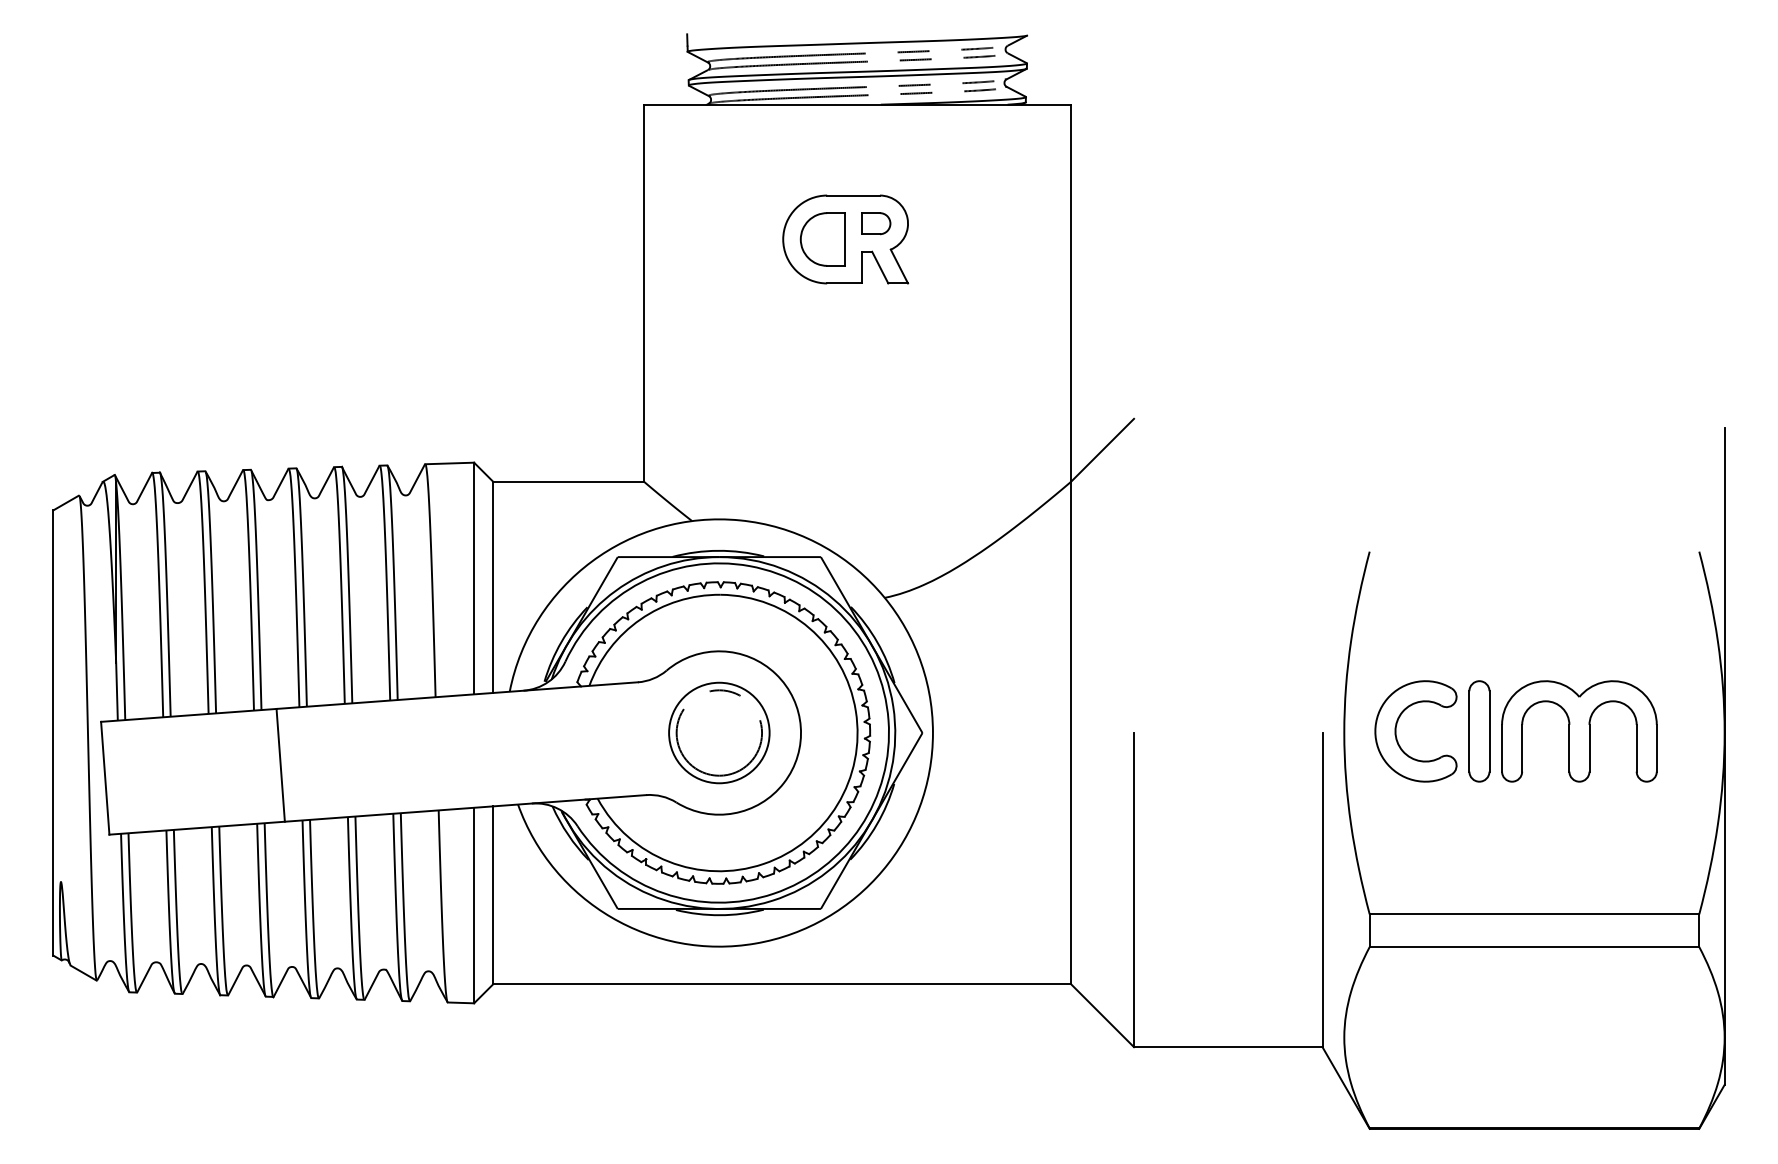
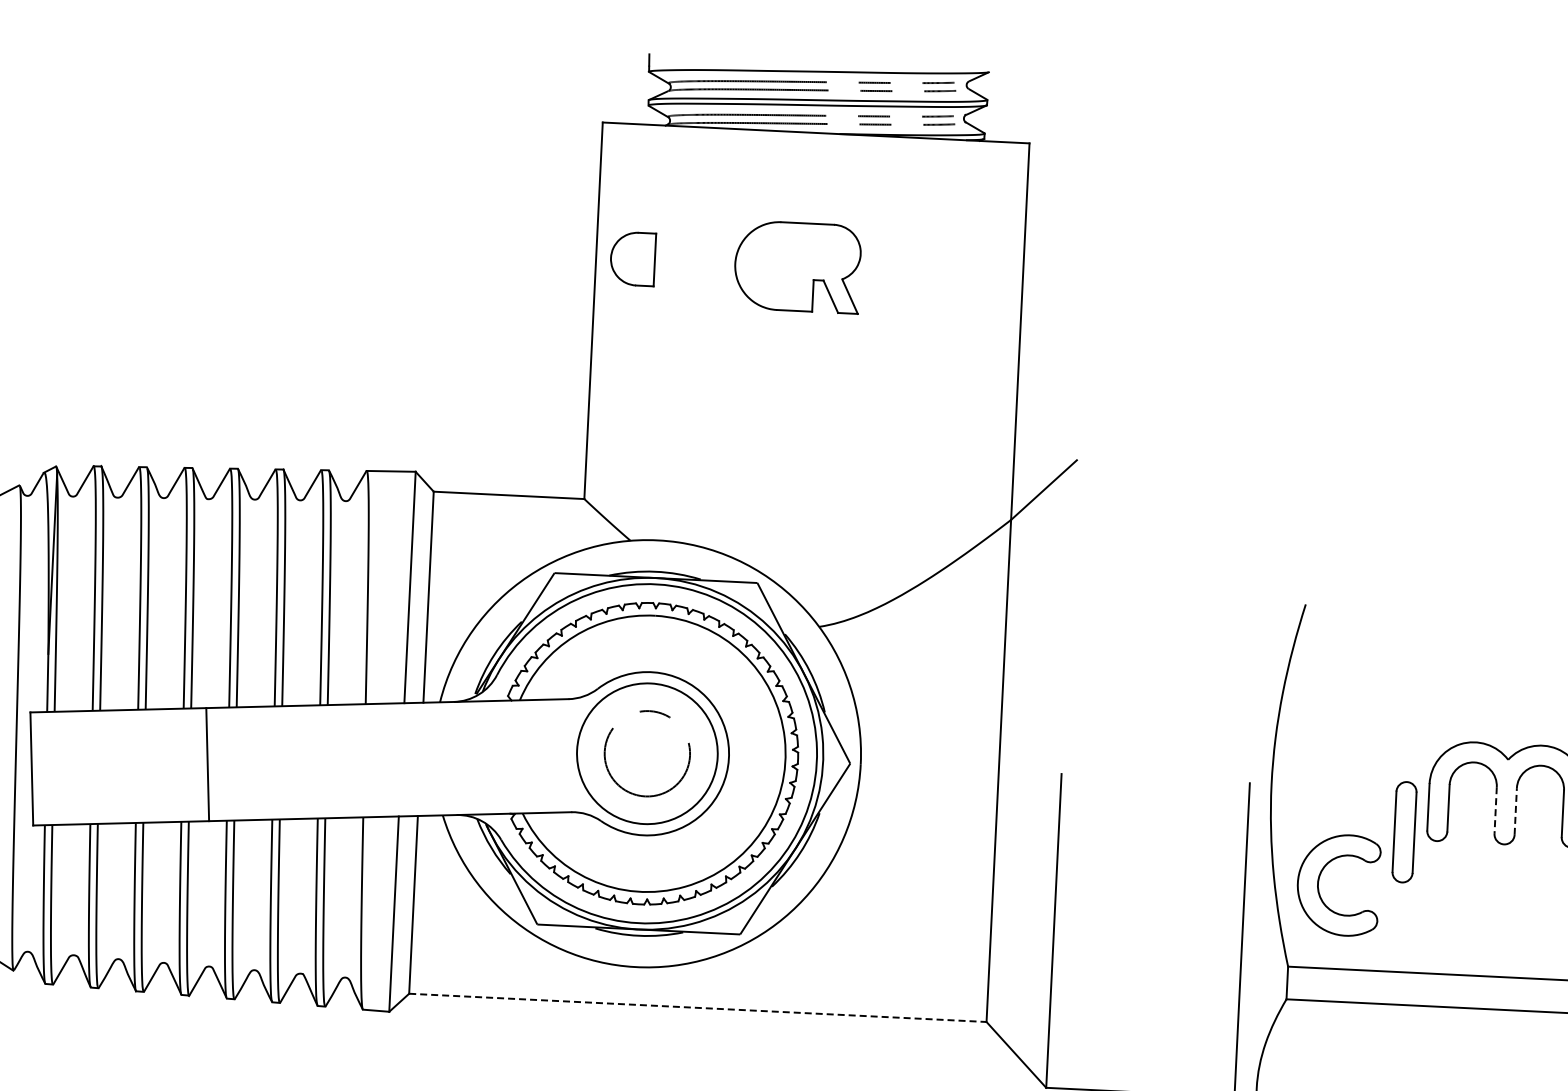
part: (876, 223) -> (829, 252), removed
part: (822, 239) -> (632, 258), moved
part: (1479, 731) -> (1404, 832), moved
circle: (719, 732) -> (647, 753), size x1.4
part: (1397, 737) -> (1319, 890), moved
line: (1589, 747) -> (1515, 810), solid -> dashed
line: (1569, 748) -> (1495, 810), solid -> dashed
line: (782, 984) -> (698, 1008), solid -> dashed

